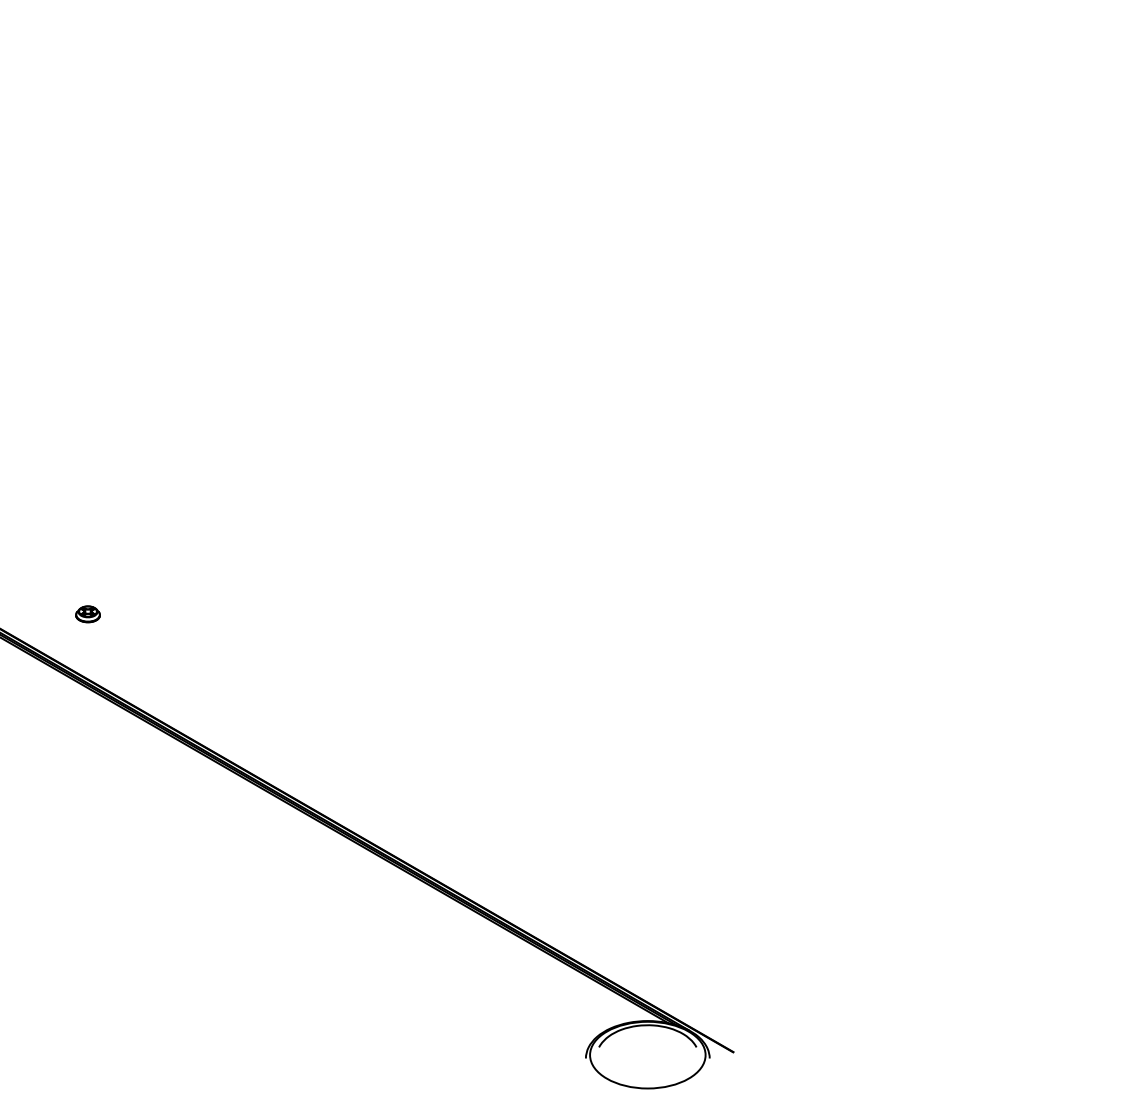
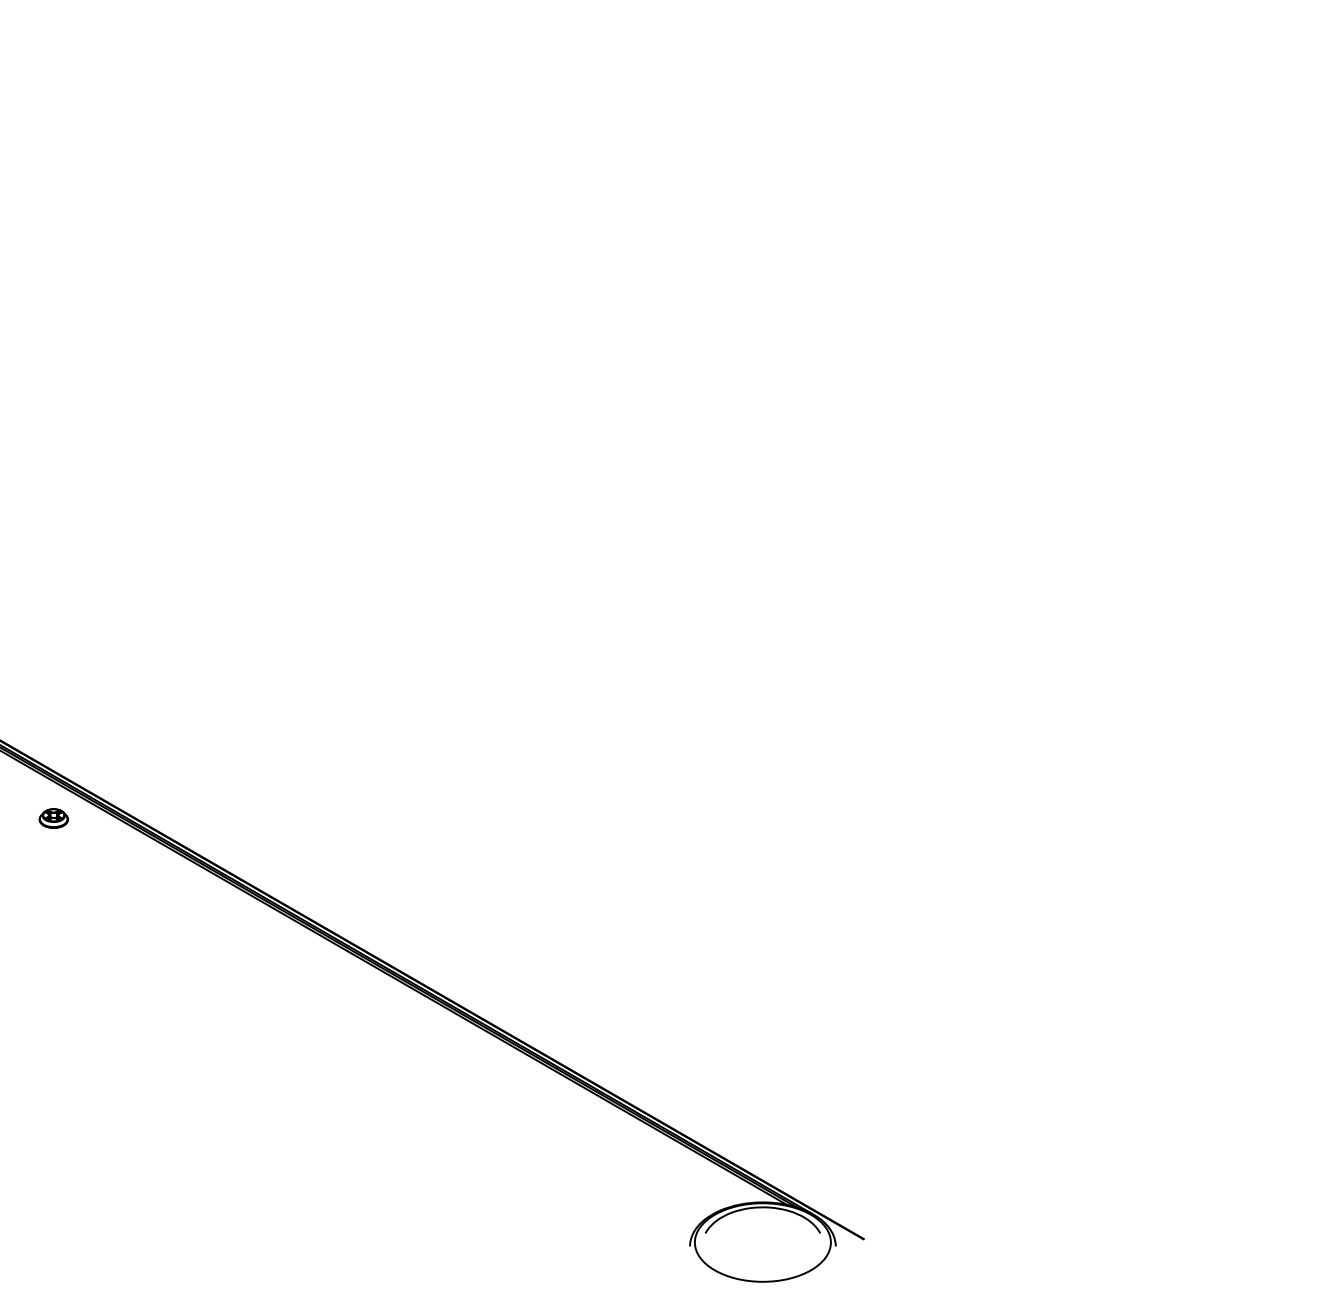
part: (87, 614) -> (53, 818), moved

